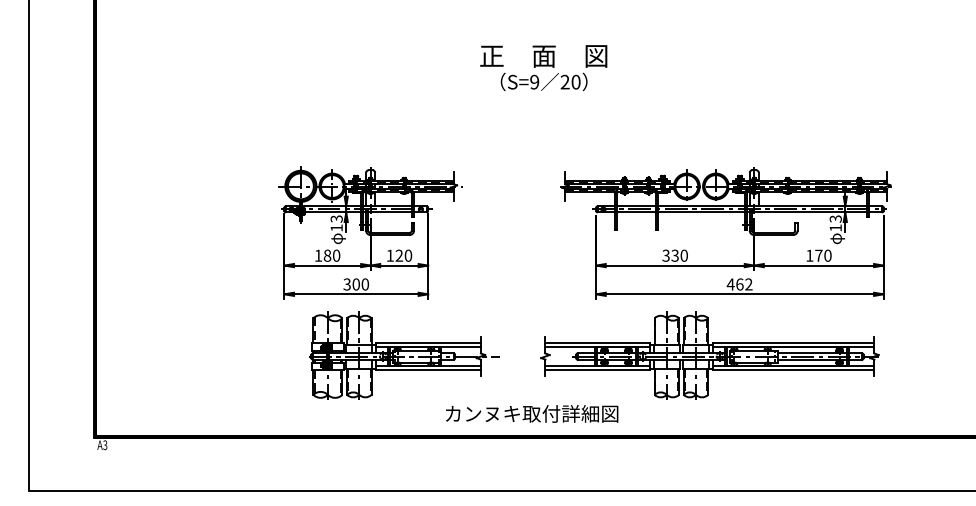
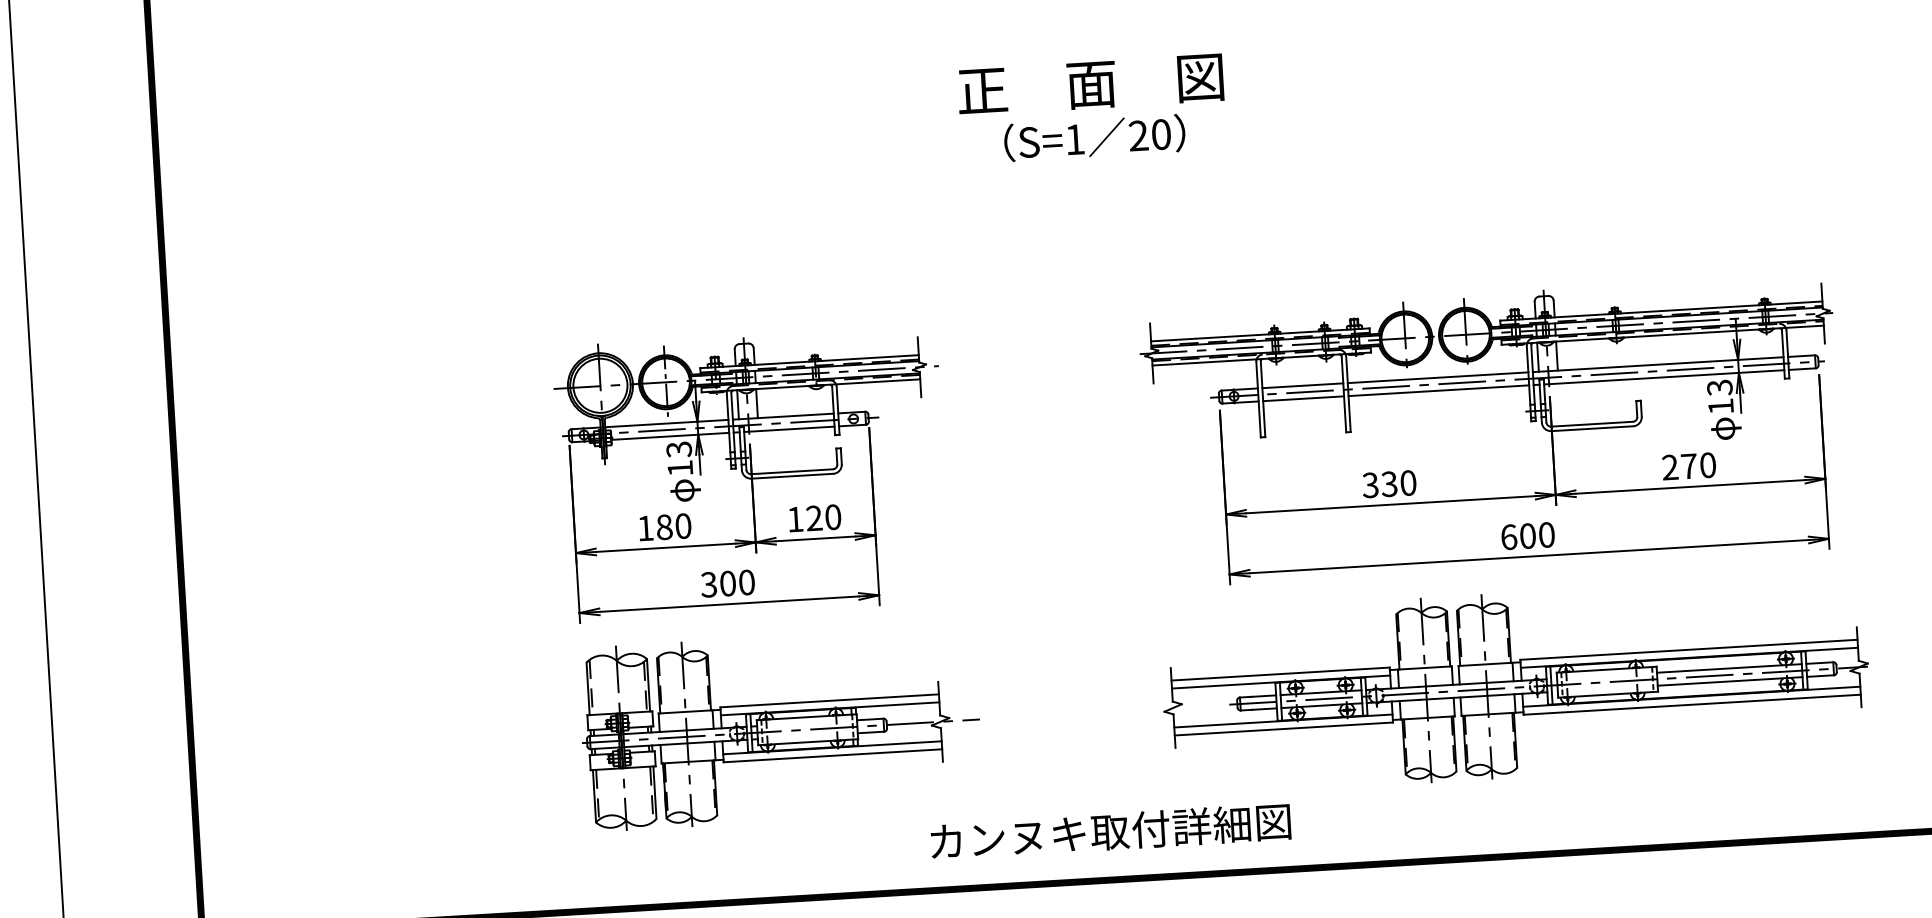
text: (534, 81) -> (1074, 138), S=9 -> S=1
text: (809, 255) -> (1669, 467), 170 -> 270
text: (739, 284) -> (1527, 536), 462 -> 600
part: (404, 355) -> (781, 729), moved
part: (709, 355) -> (1515, 685), moved

